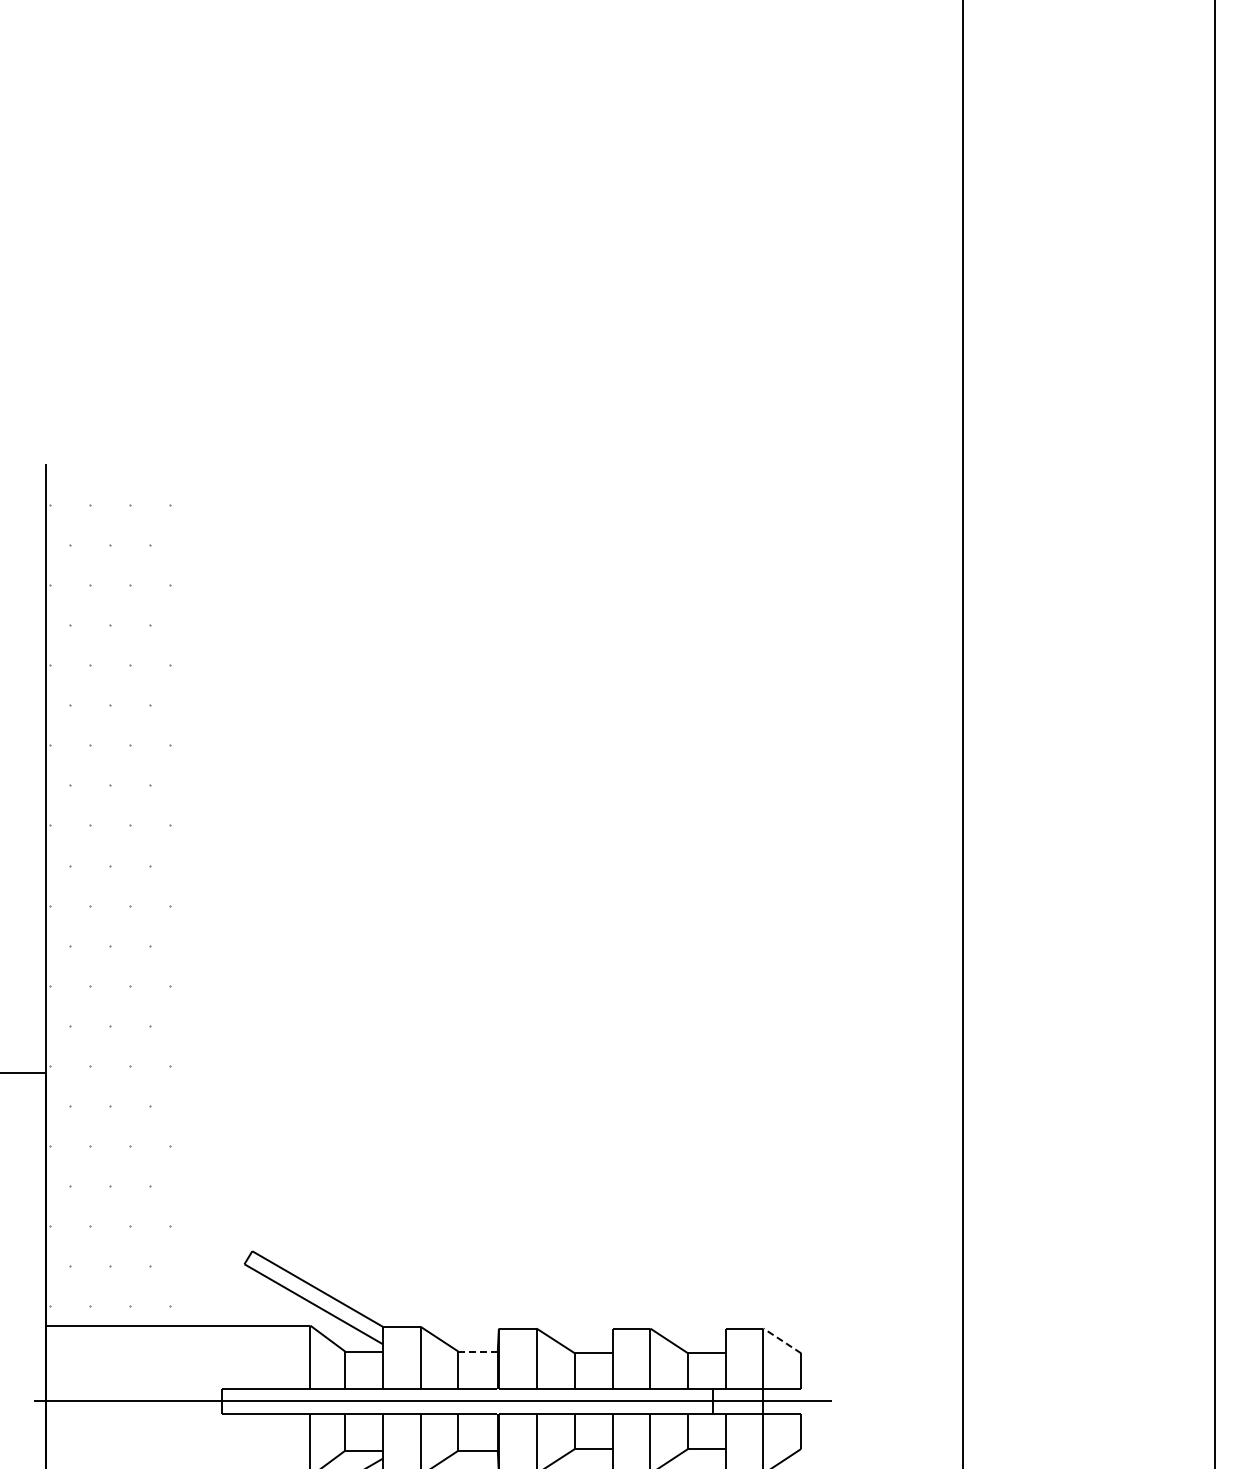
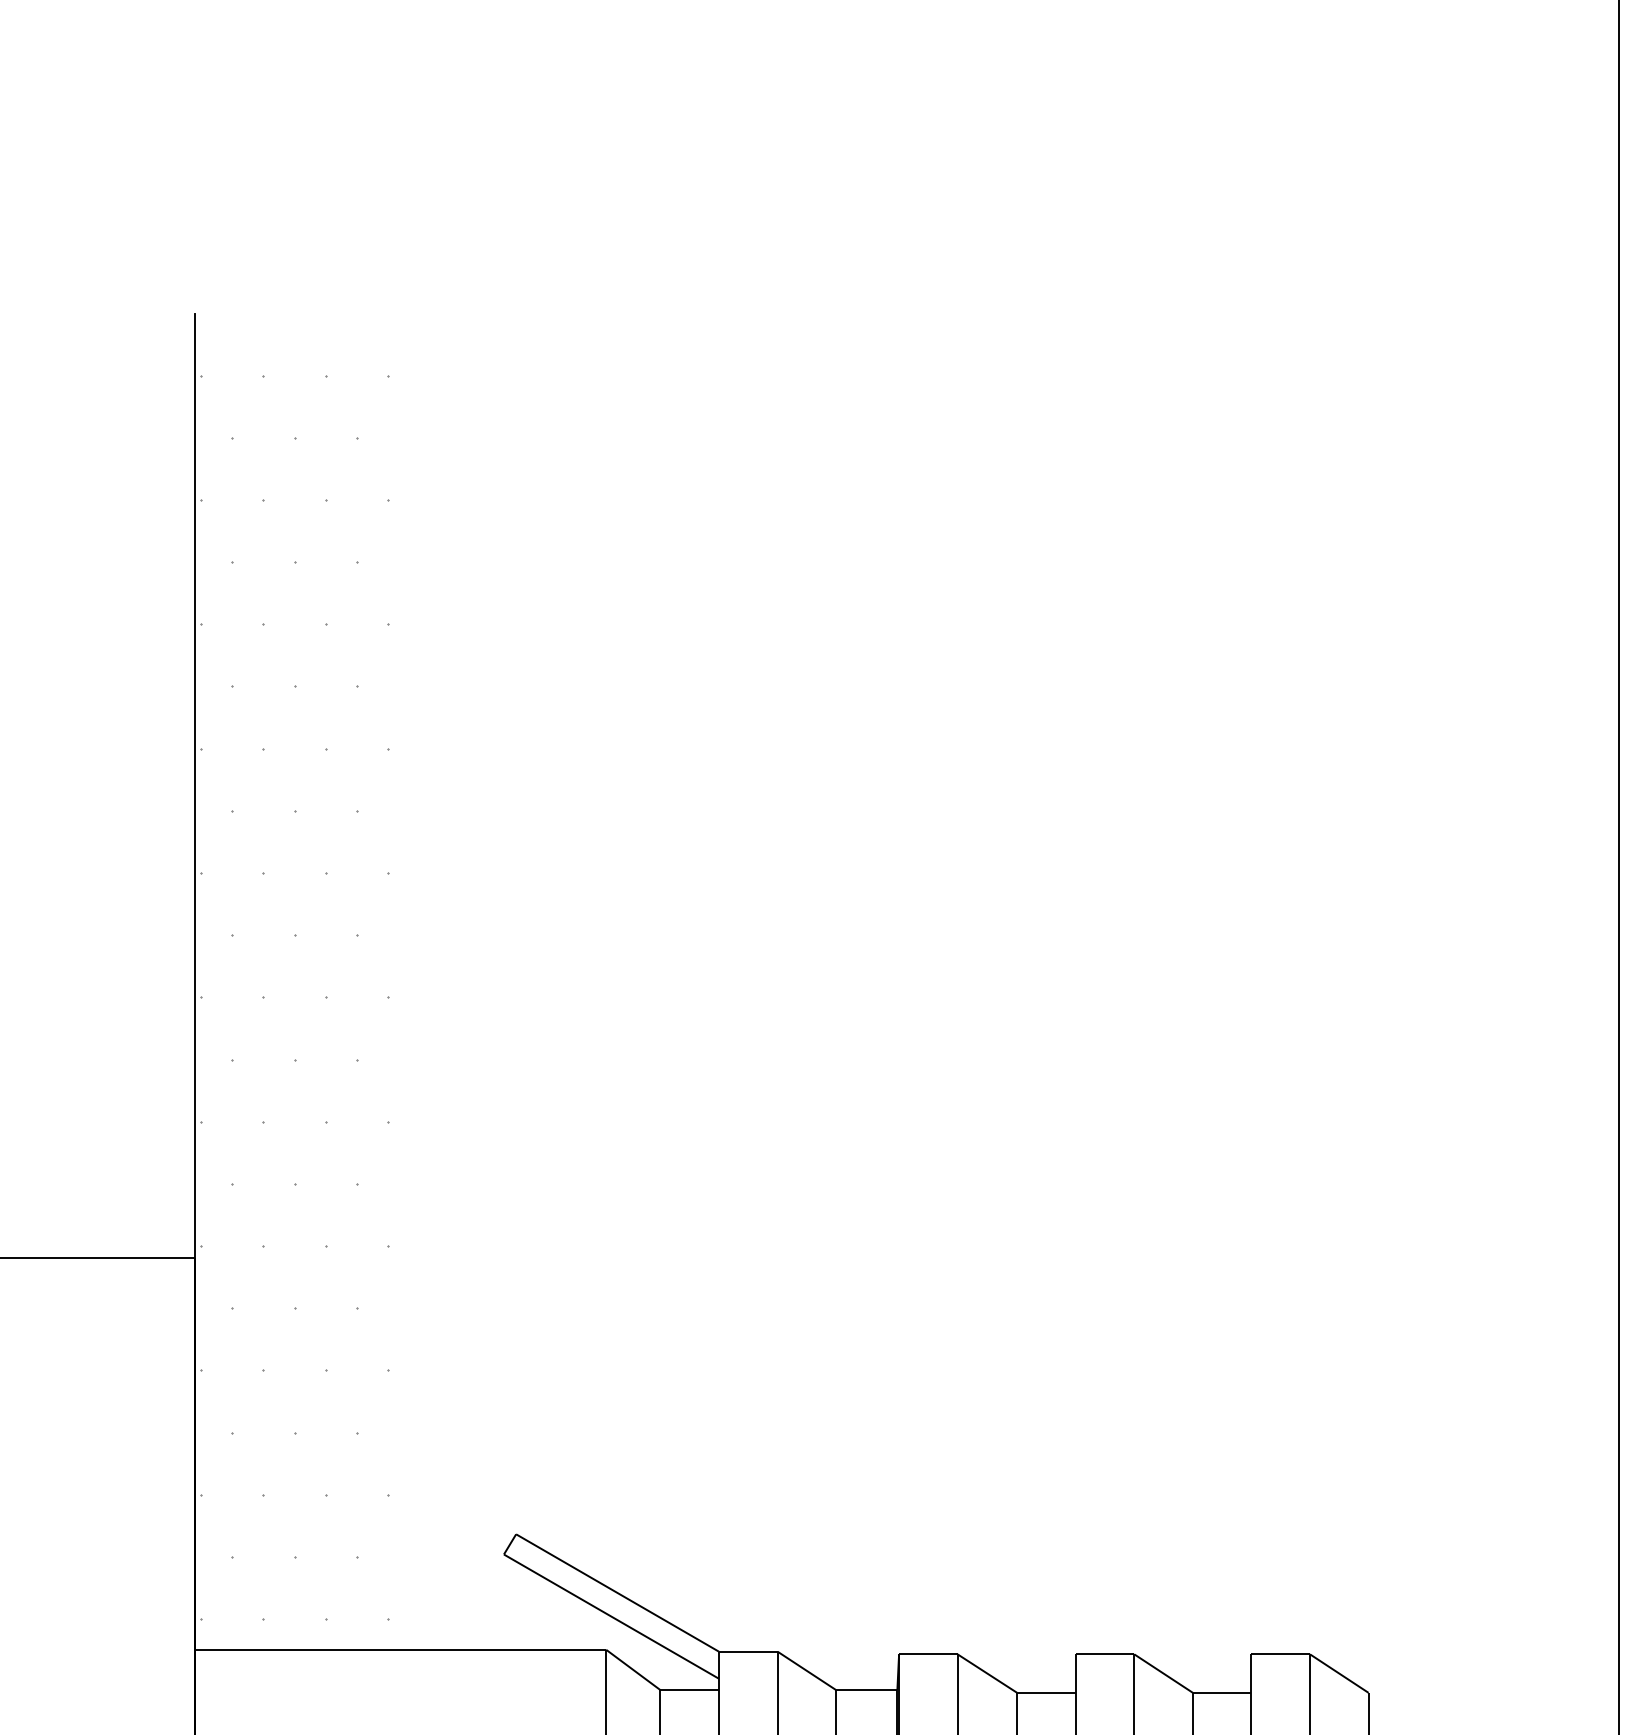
line: (782, 1340) -> (1339, 1672), dashed -> solid
line: (478, 1351) -> (867, 1690), dashed -> solid

